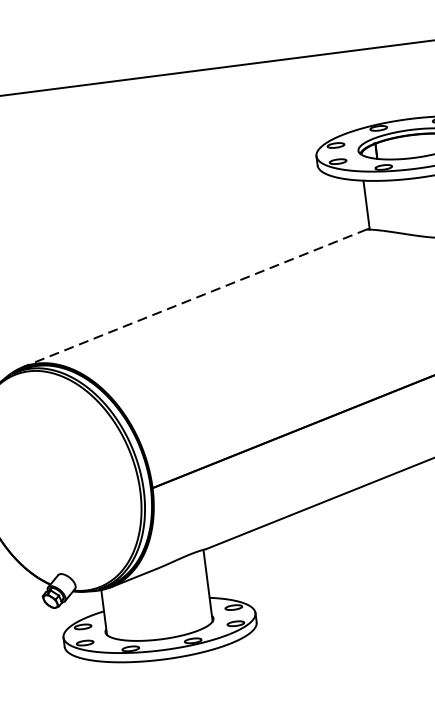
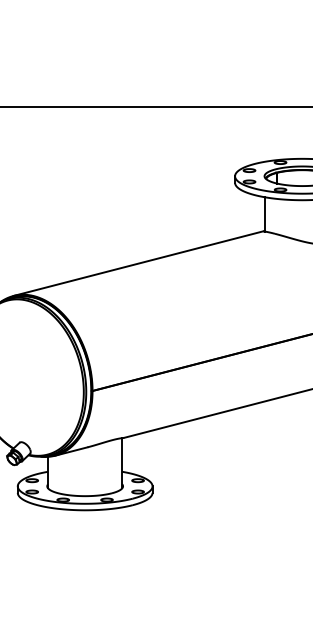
line: (194, 298) -> (138, 263), dashed -> solid

